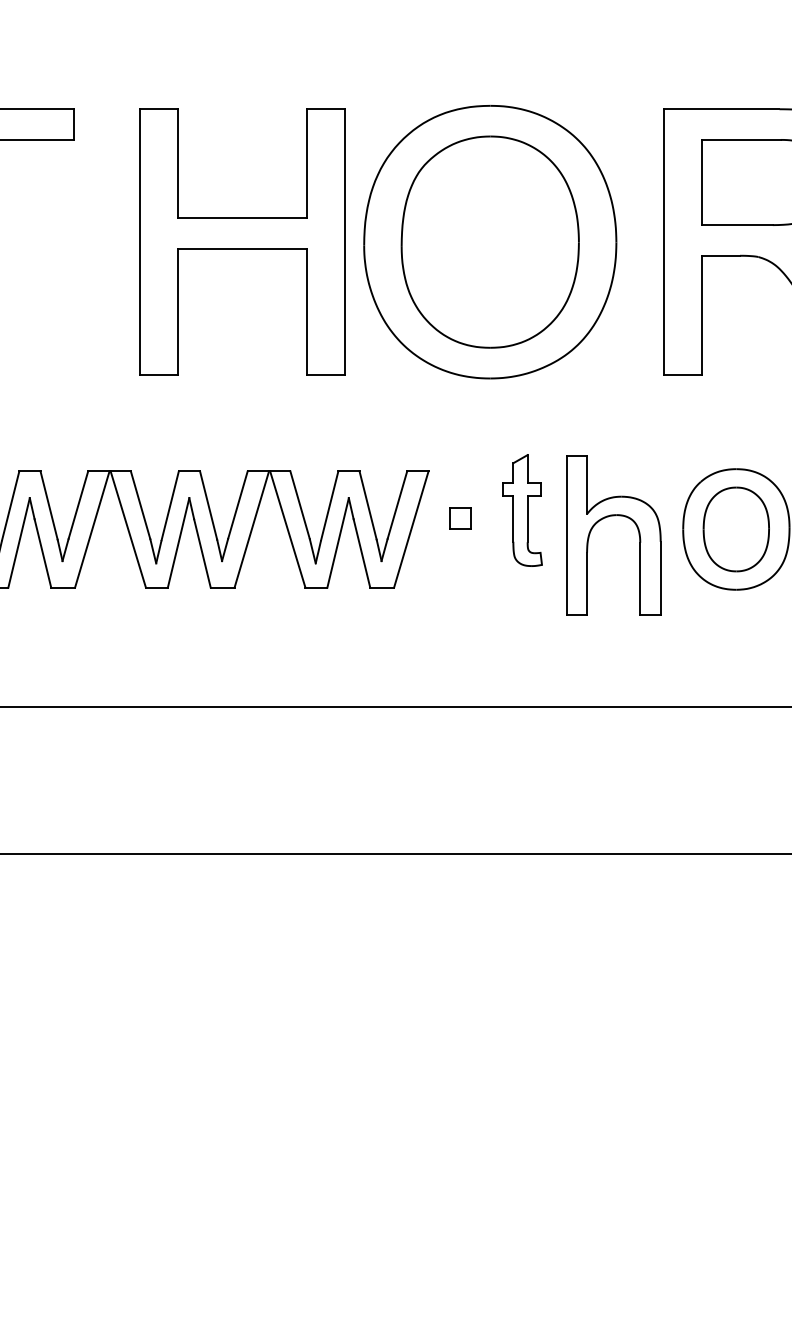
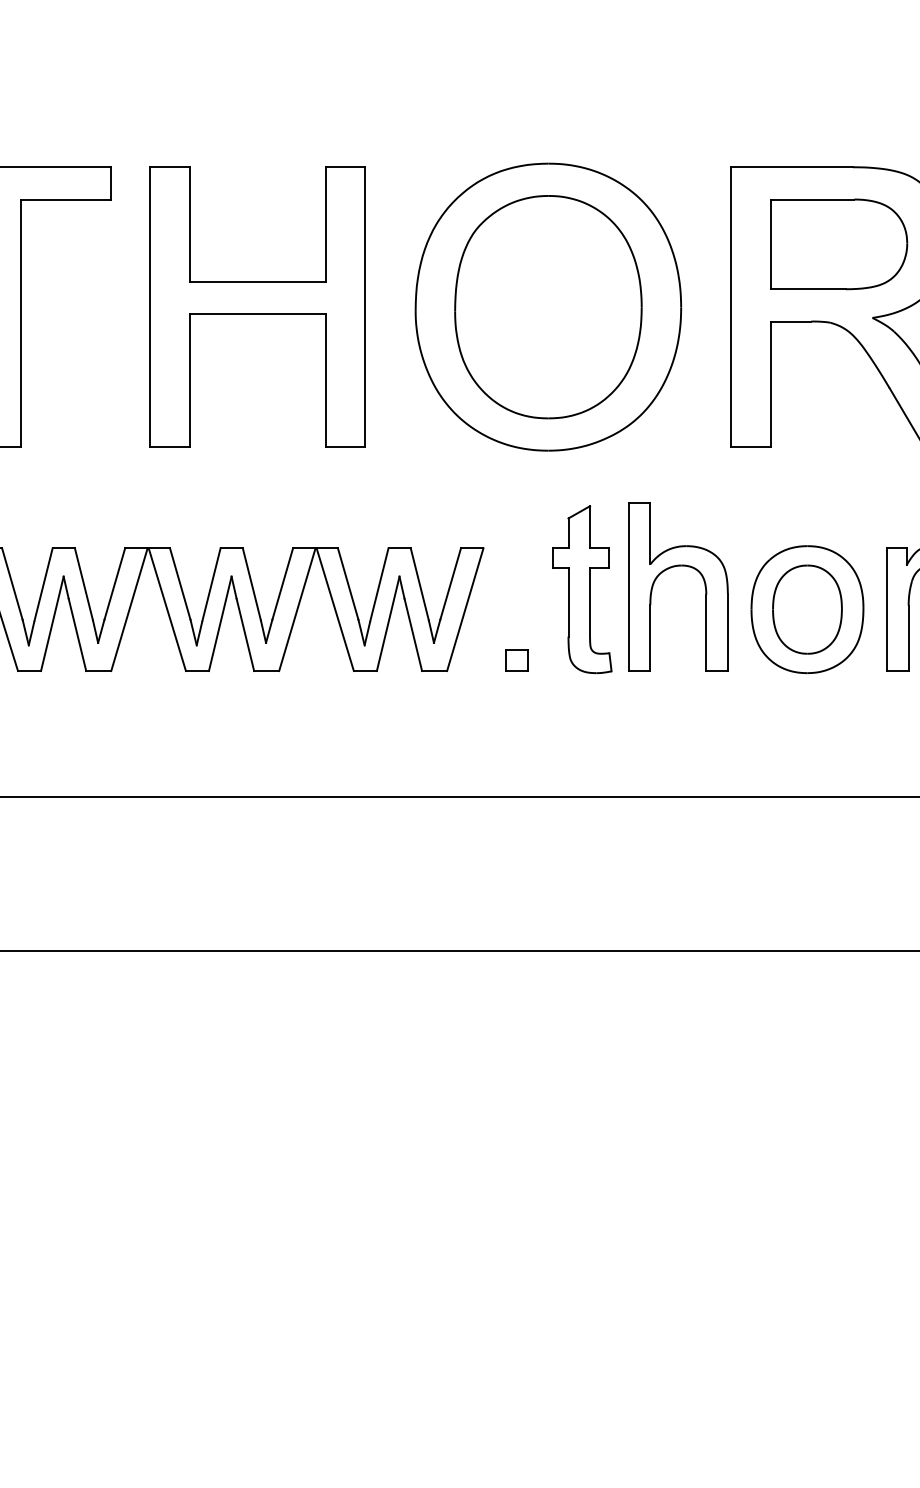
part: (242, 241) -> (257, 306), moved
part: (522, 510) -> (582, 589), size x1.43
part: (607, 517) -> (671, 568), moved
part: (459, 518) -> (516, 660), moved

